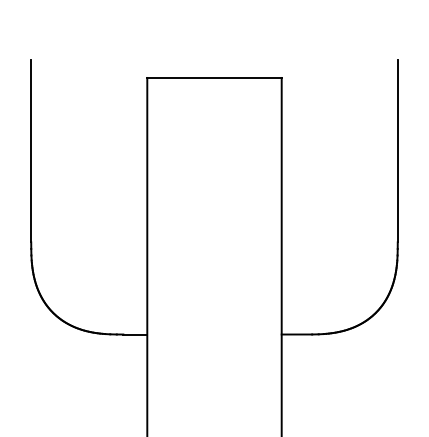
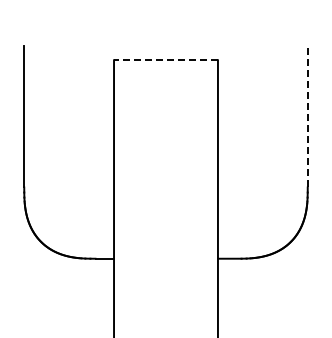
line: (213, 78) -> (165, 60), solid -> dashed
line: (397, 150) -> (307, 116), solid -> dashed

